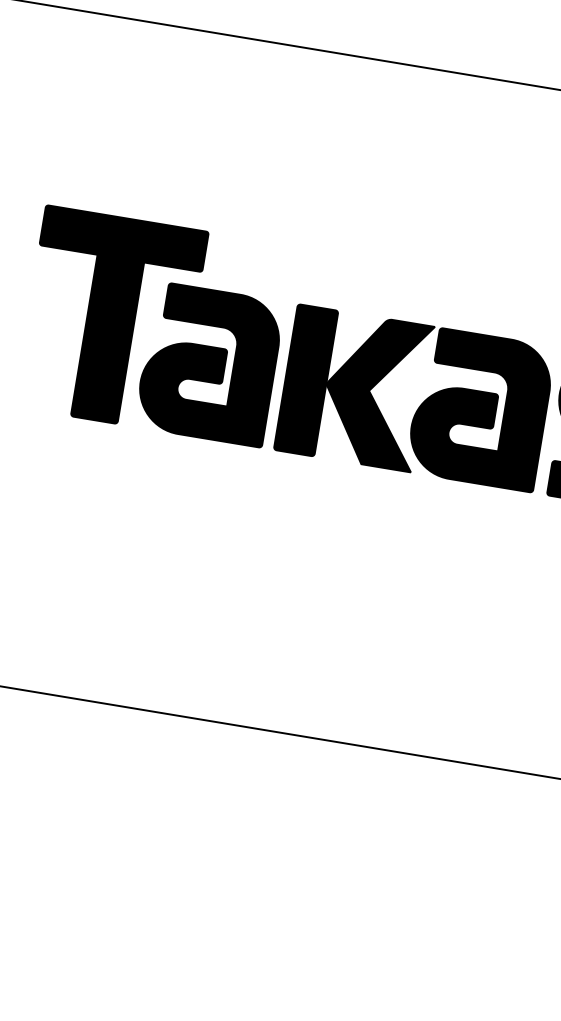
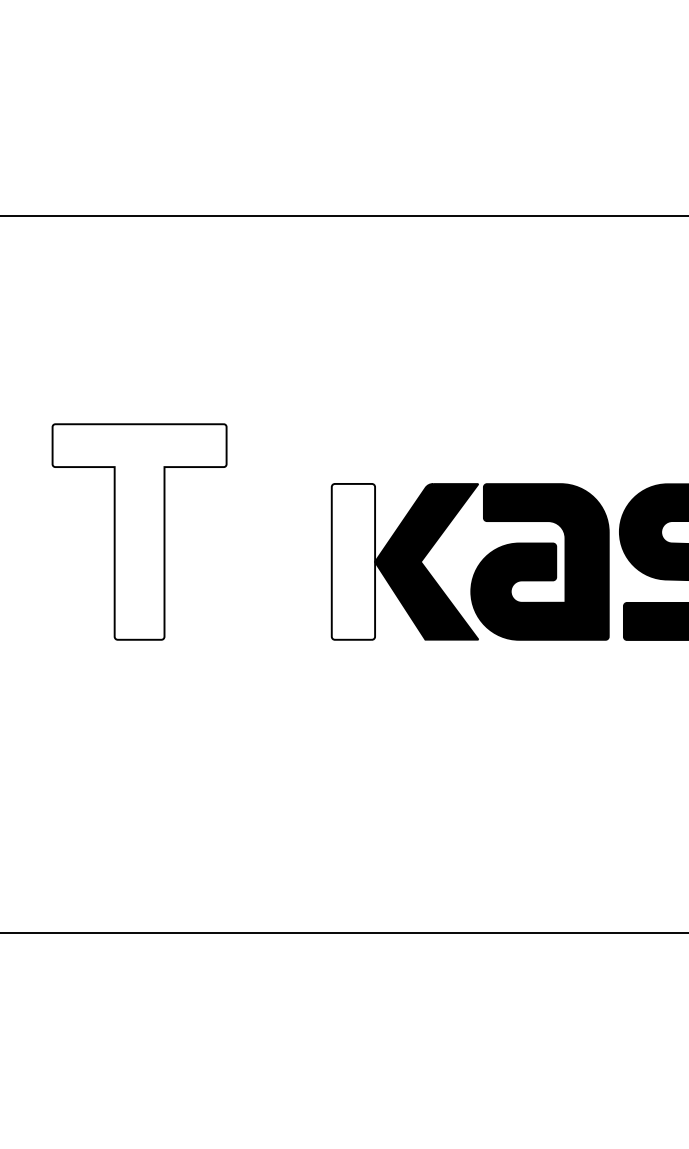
fill: (110, 318) -> (139, 531), removed
part: (209, 363) -> (249, 561), removed
fill: (306, 380) -> (353, 561), removed

